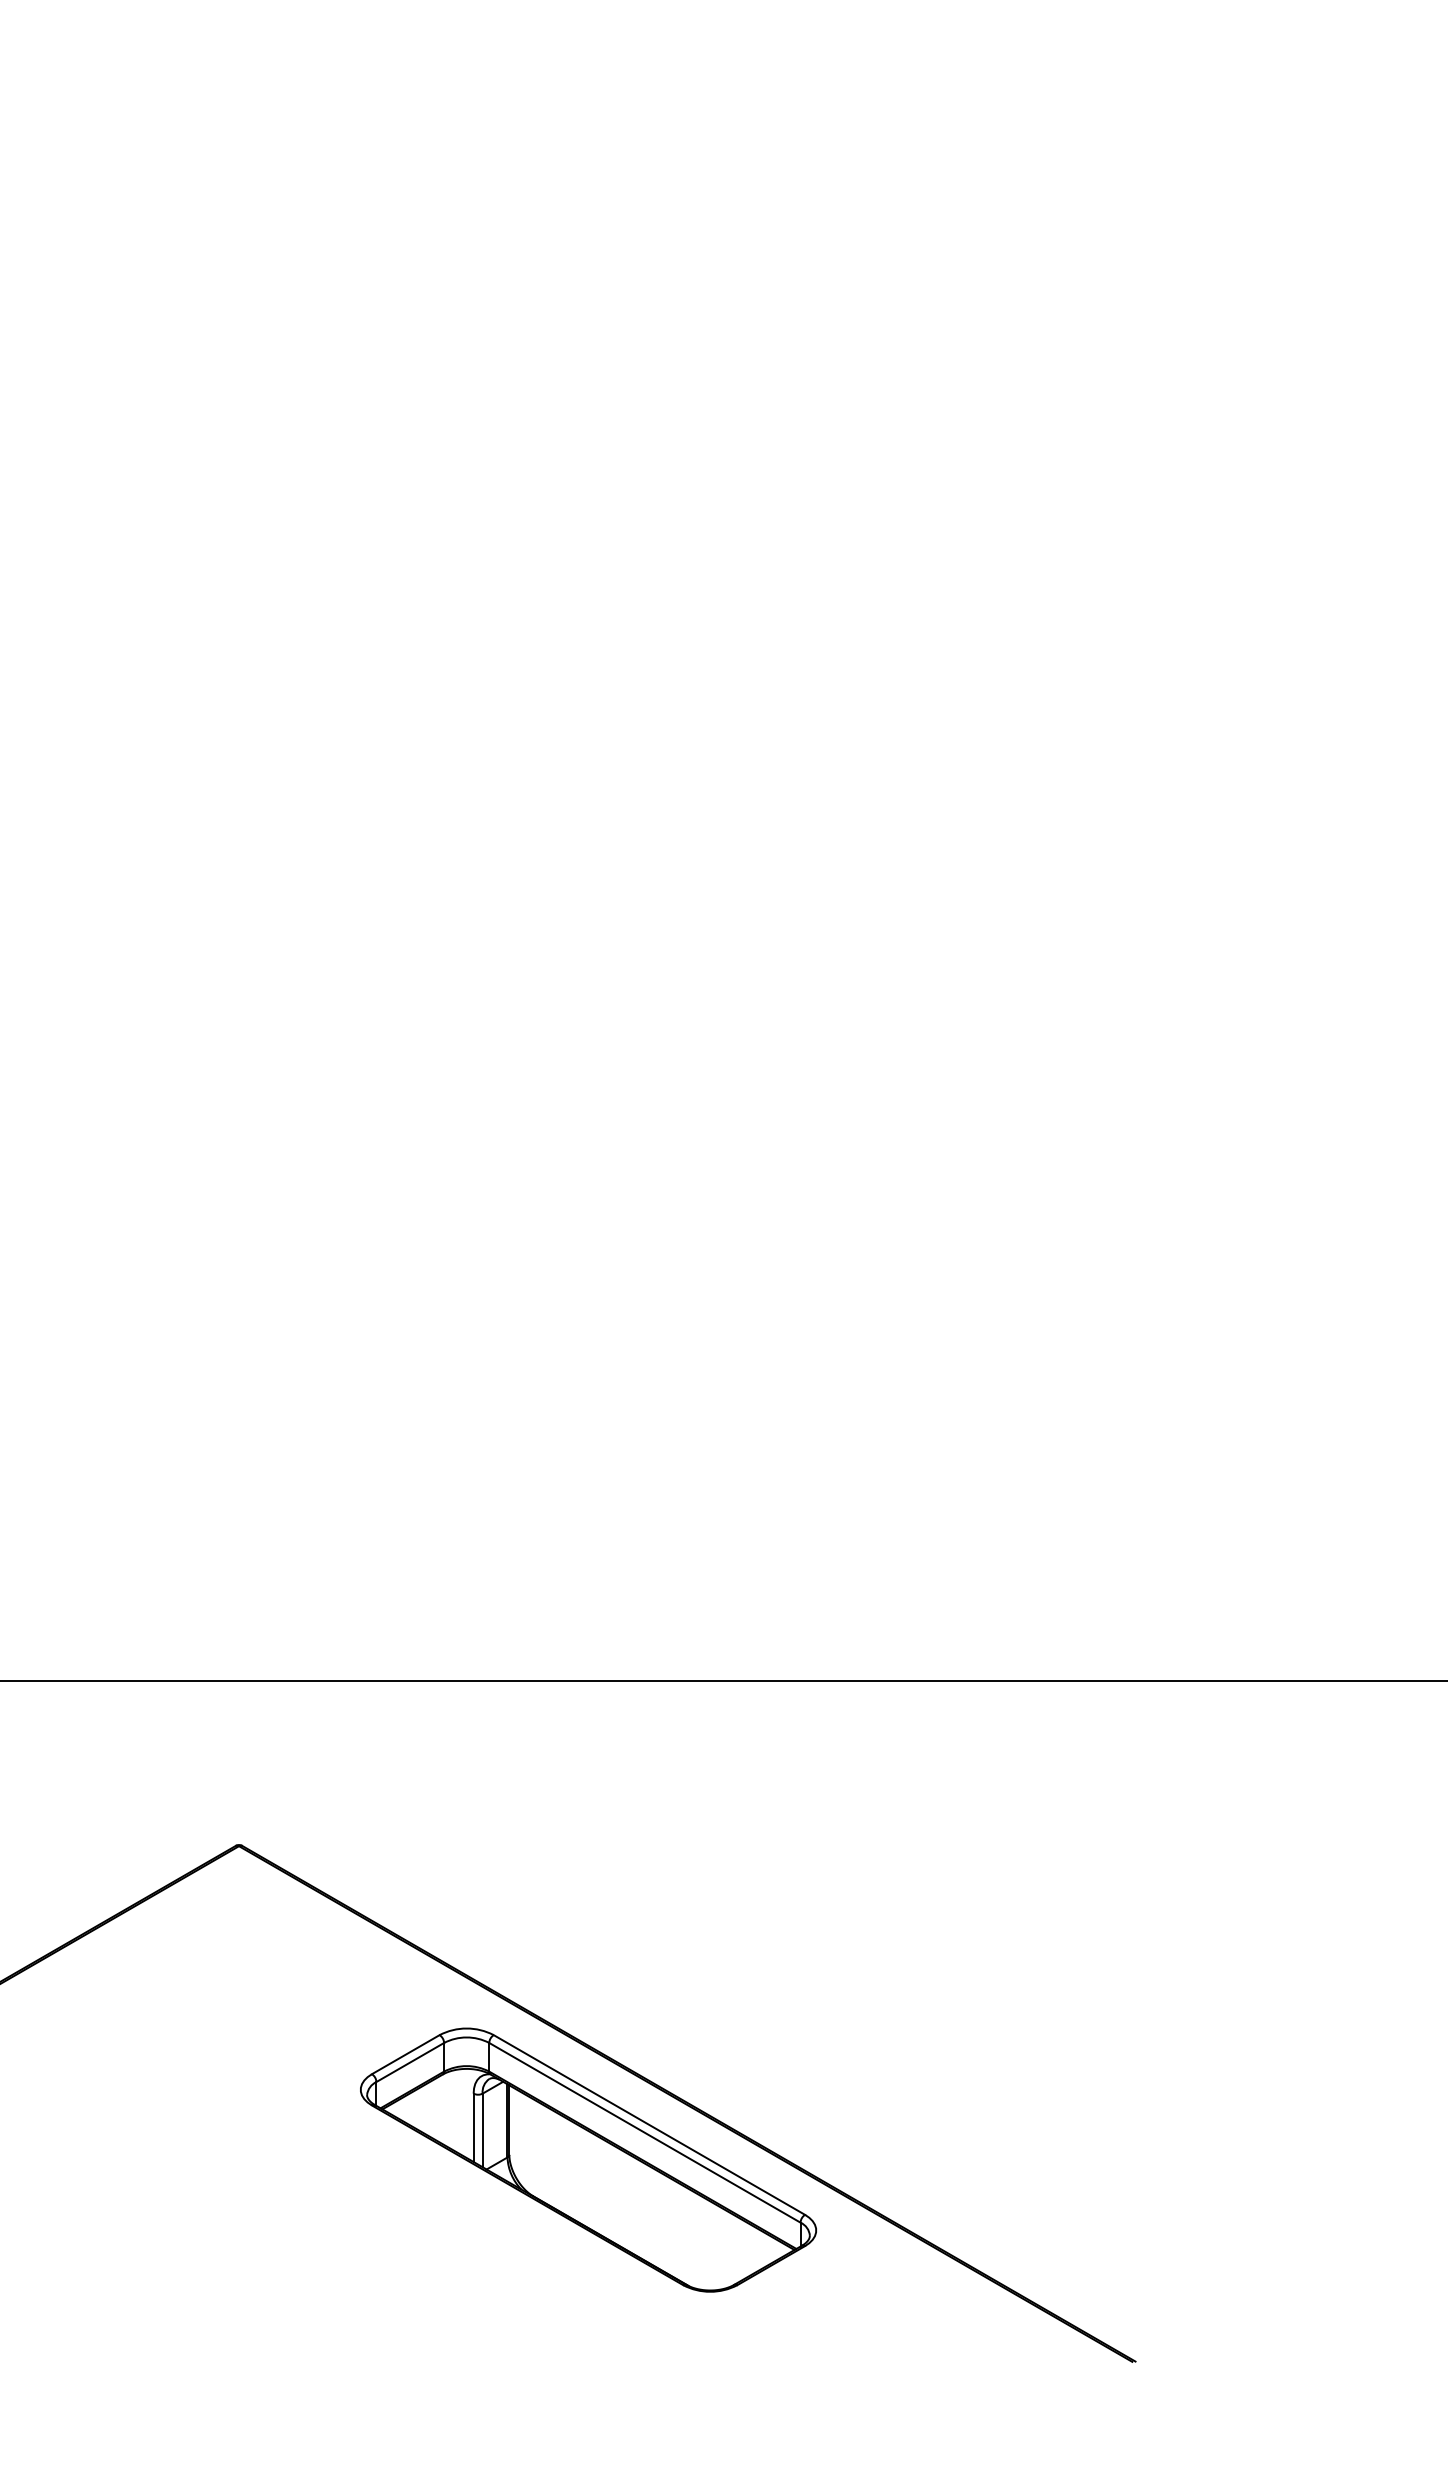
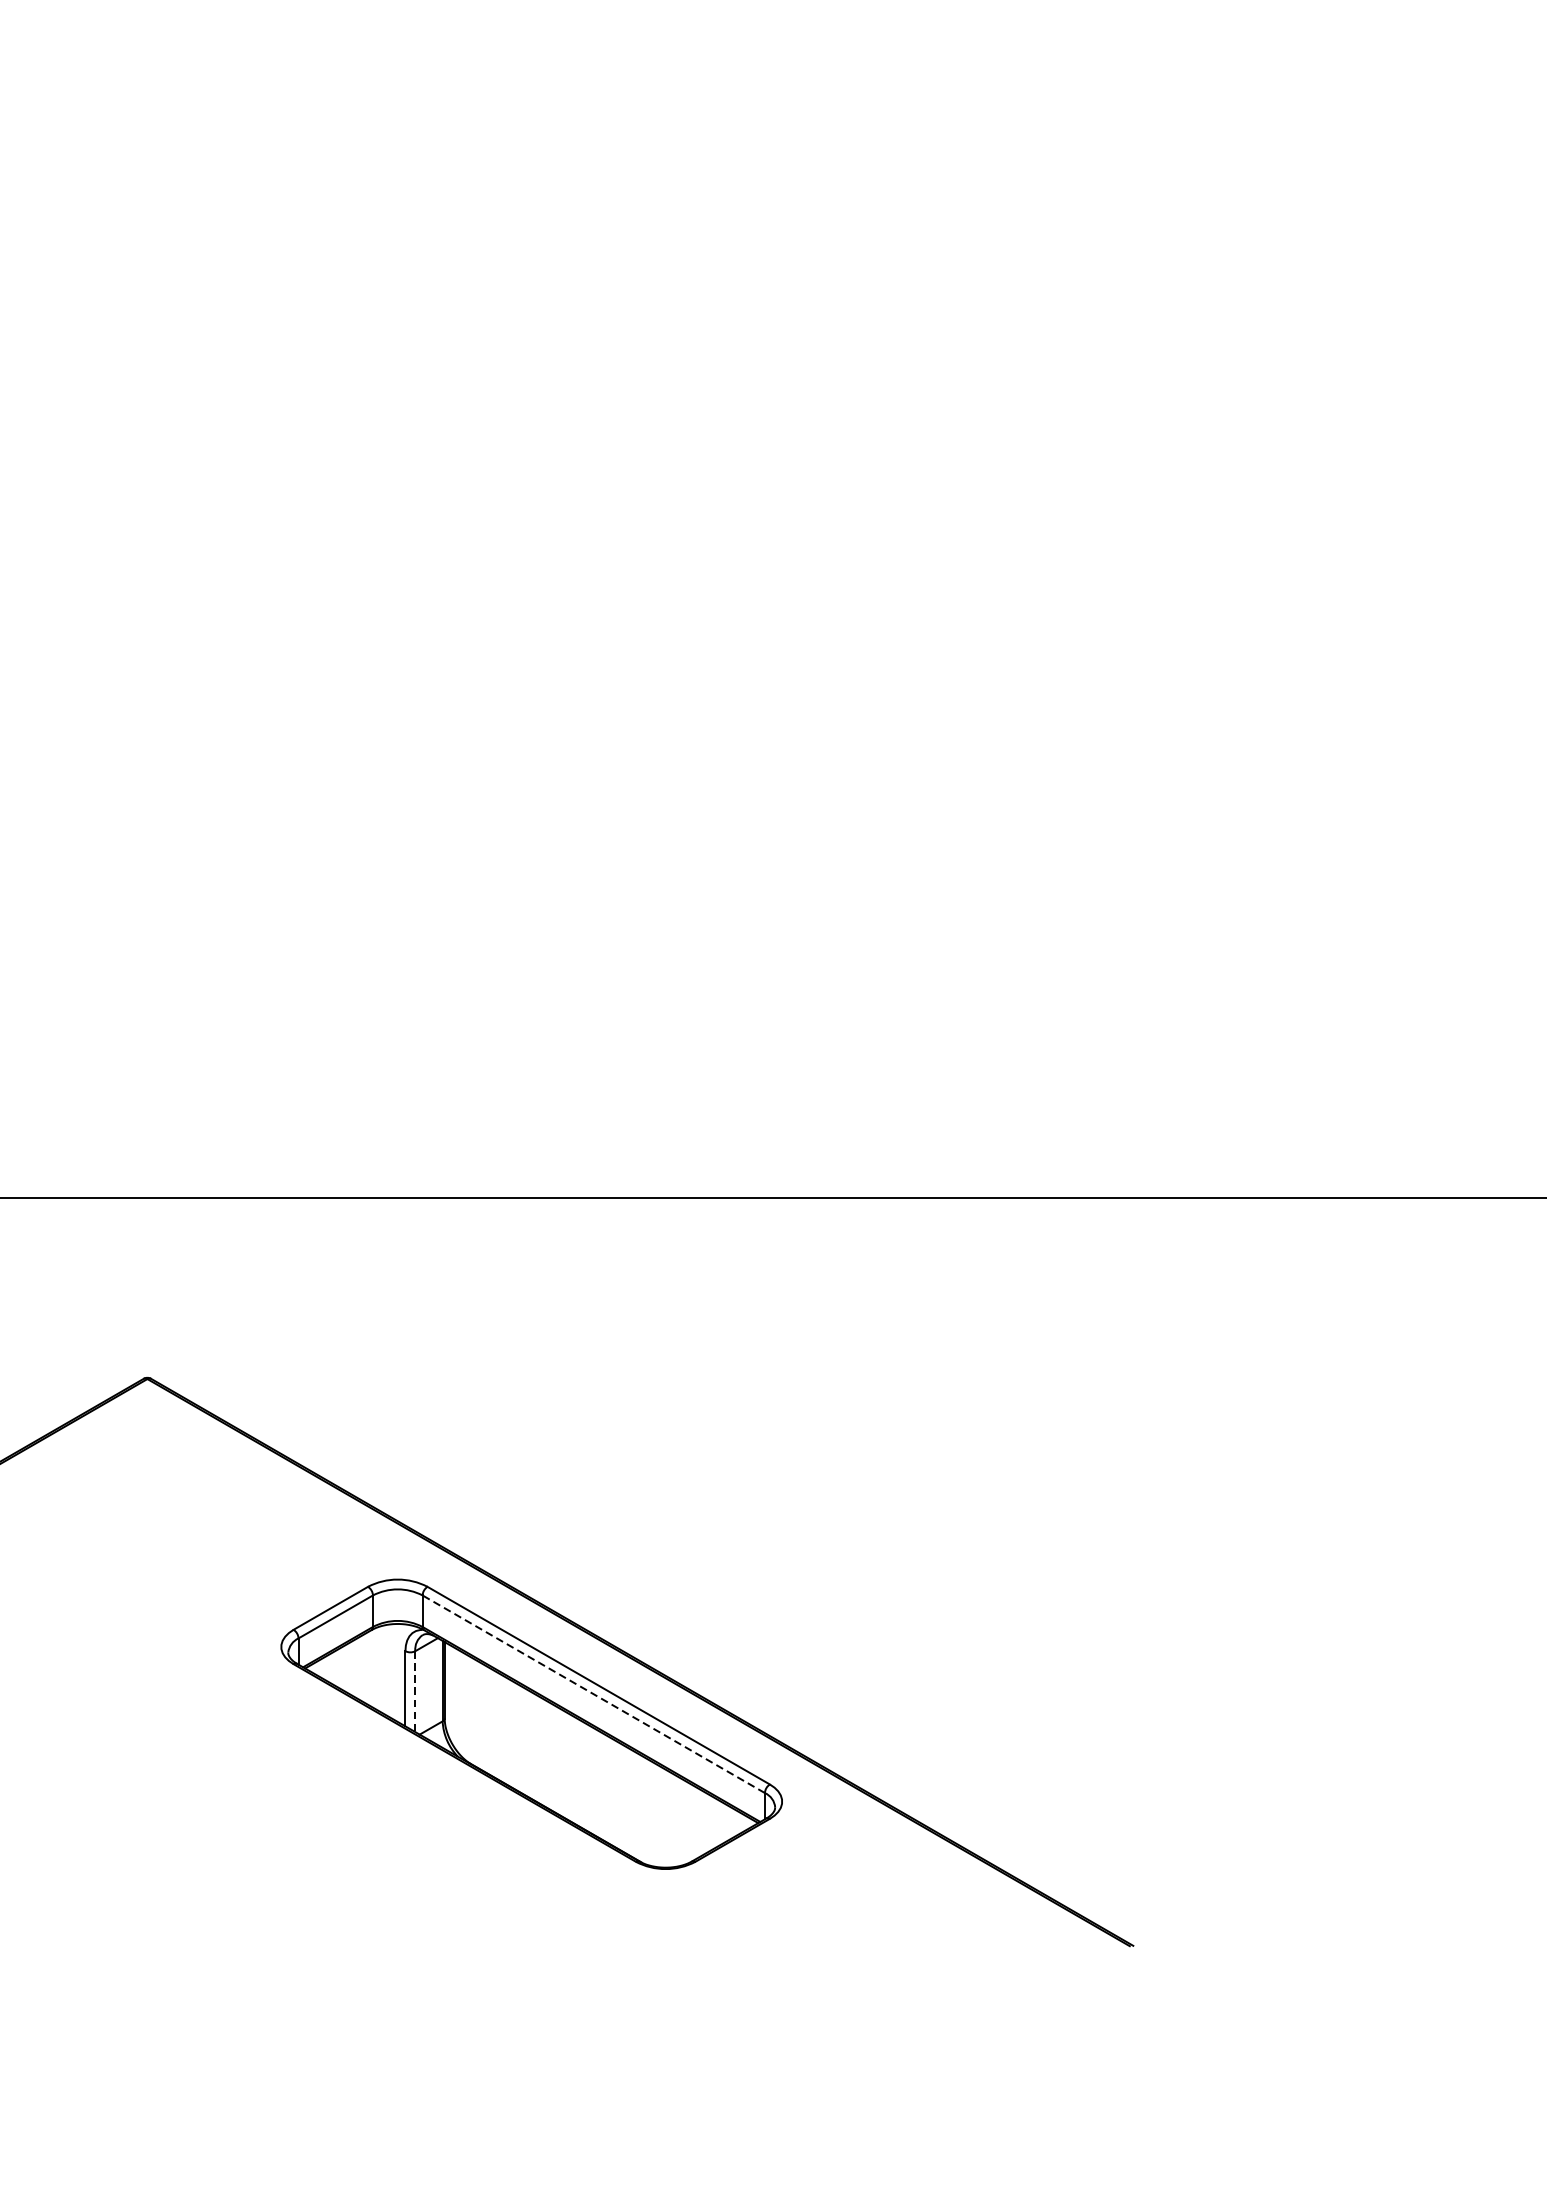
line: (482, 2130) -> (415, 1691), solid -> dashed
line: (644, 2132) -> (593, 1693), solid -> dashed

